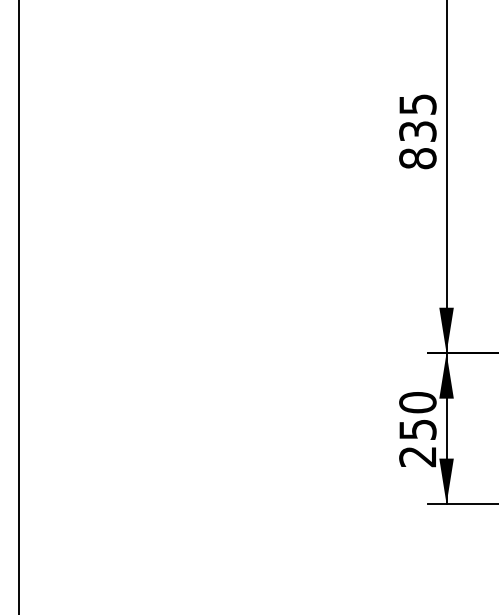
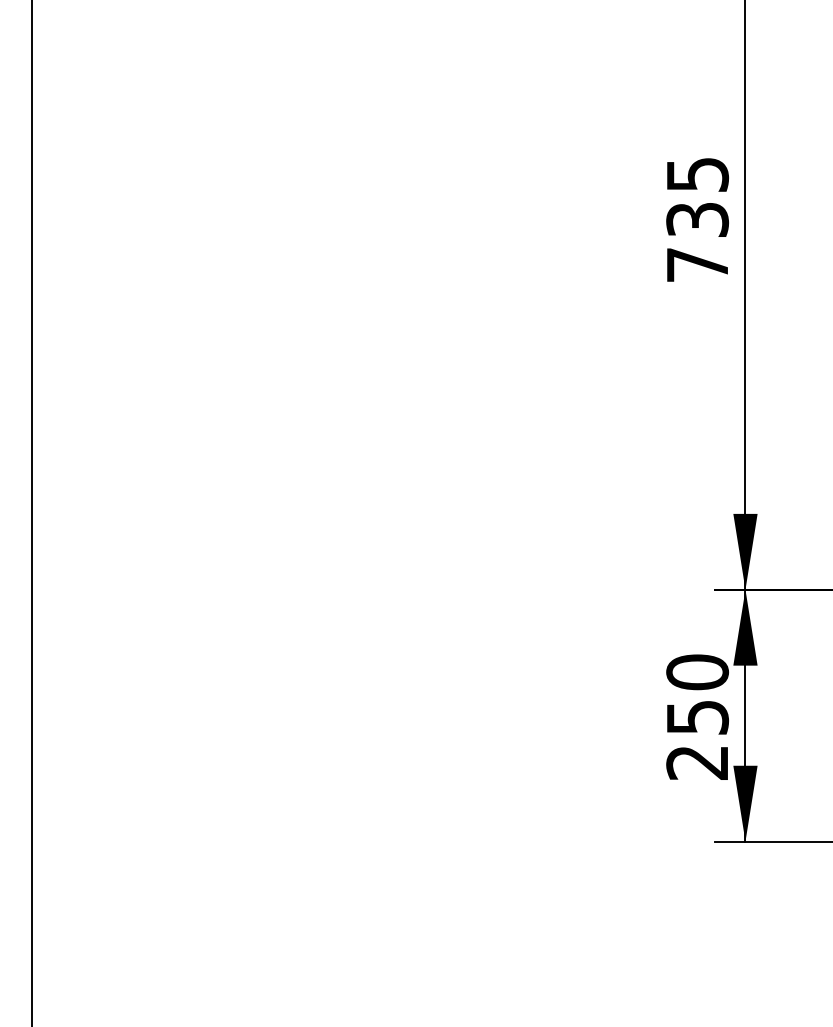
text: (417, 158) -> (696, 264), 835 -> 735

